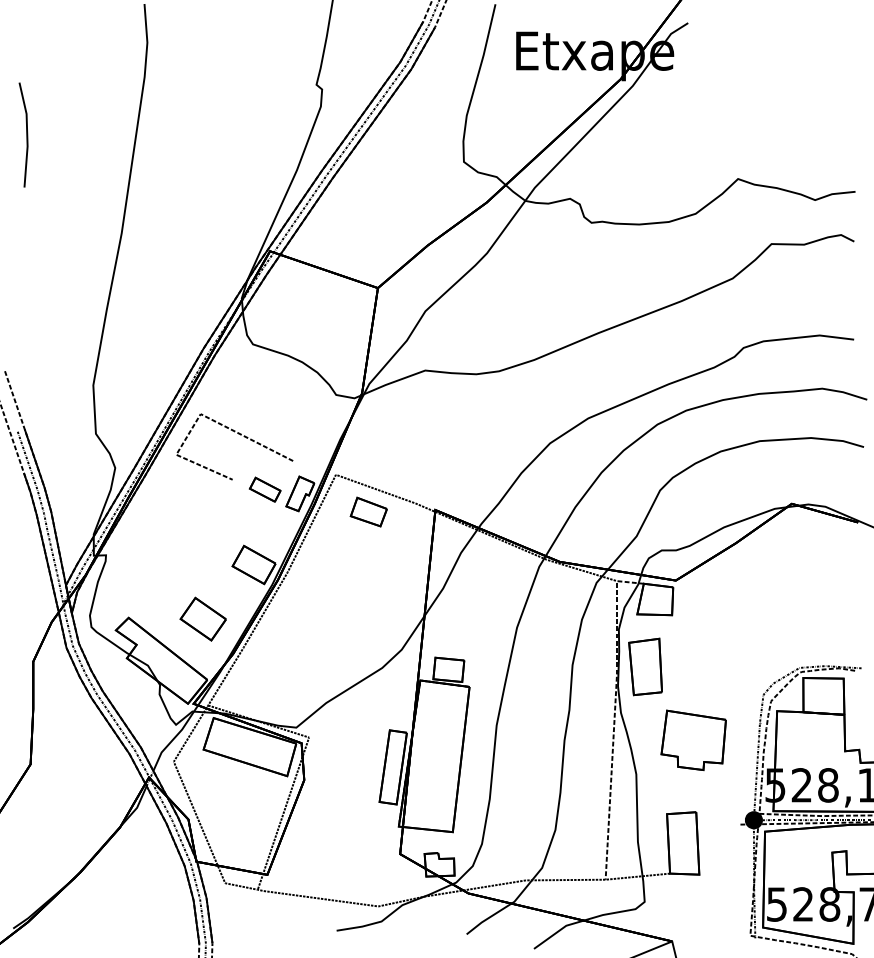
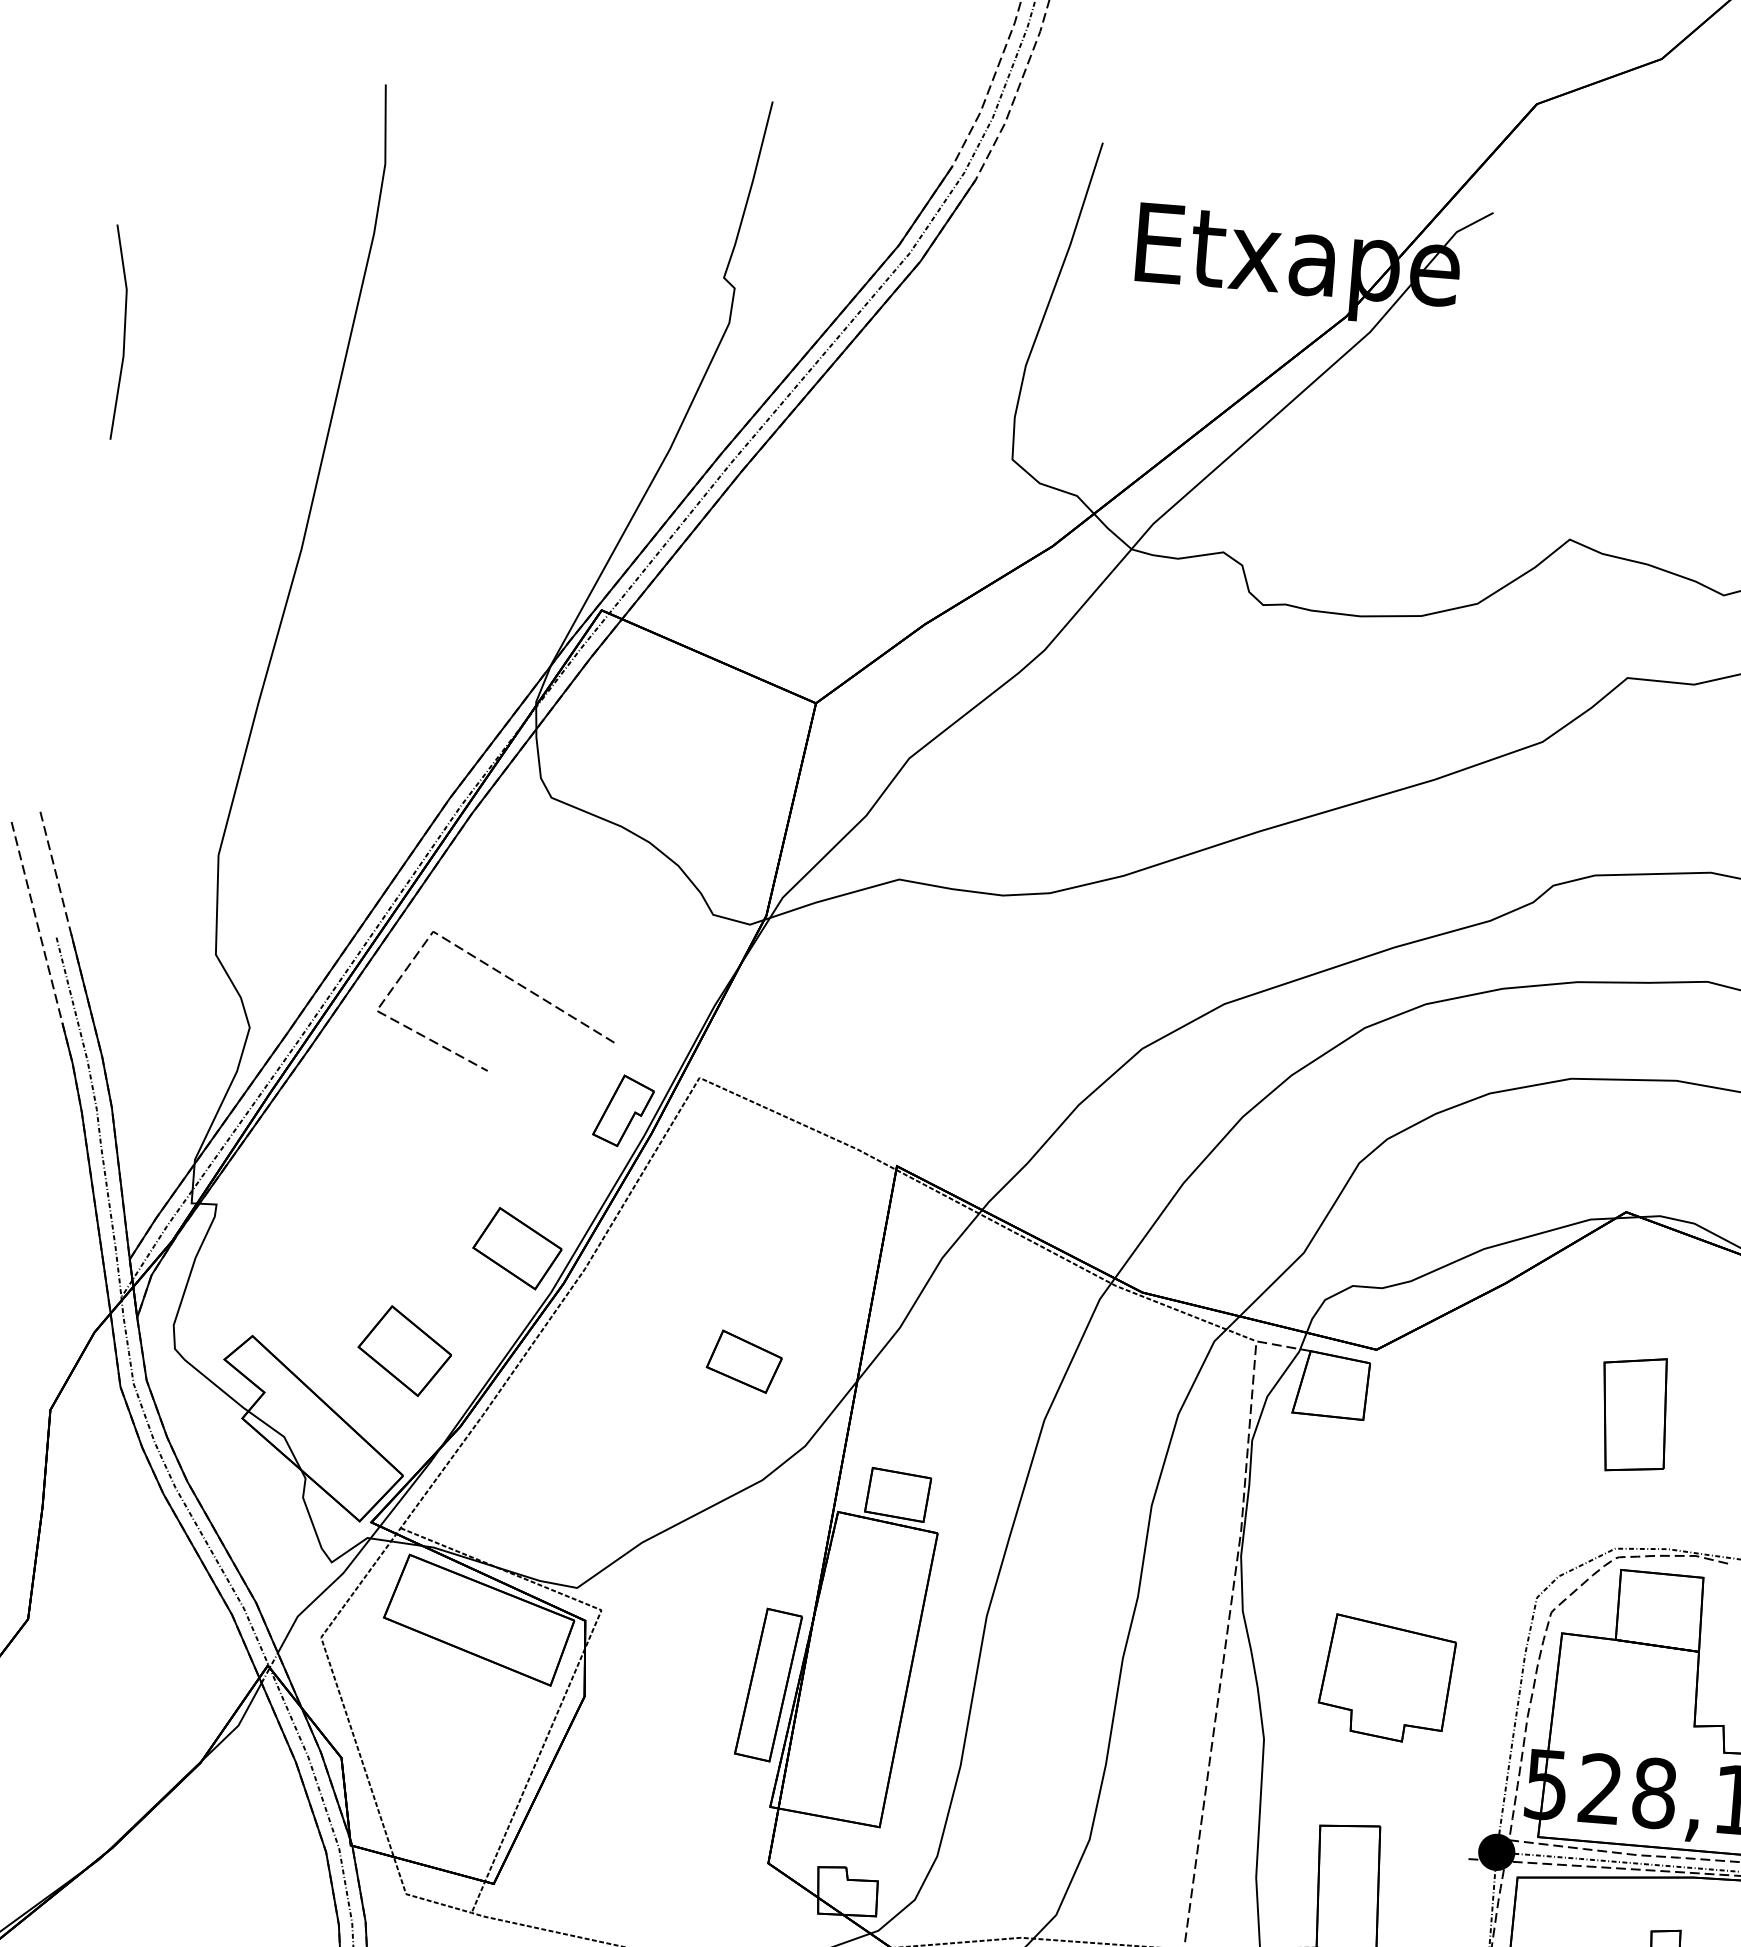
part: (264, 489) -> (551, 1096), removed
part: (368, 511) -> (743, 1360), moved
part: (645, 666) -> (1634, 1413), moved

